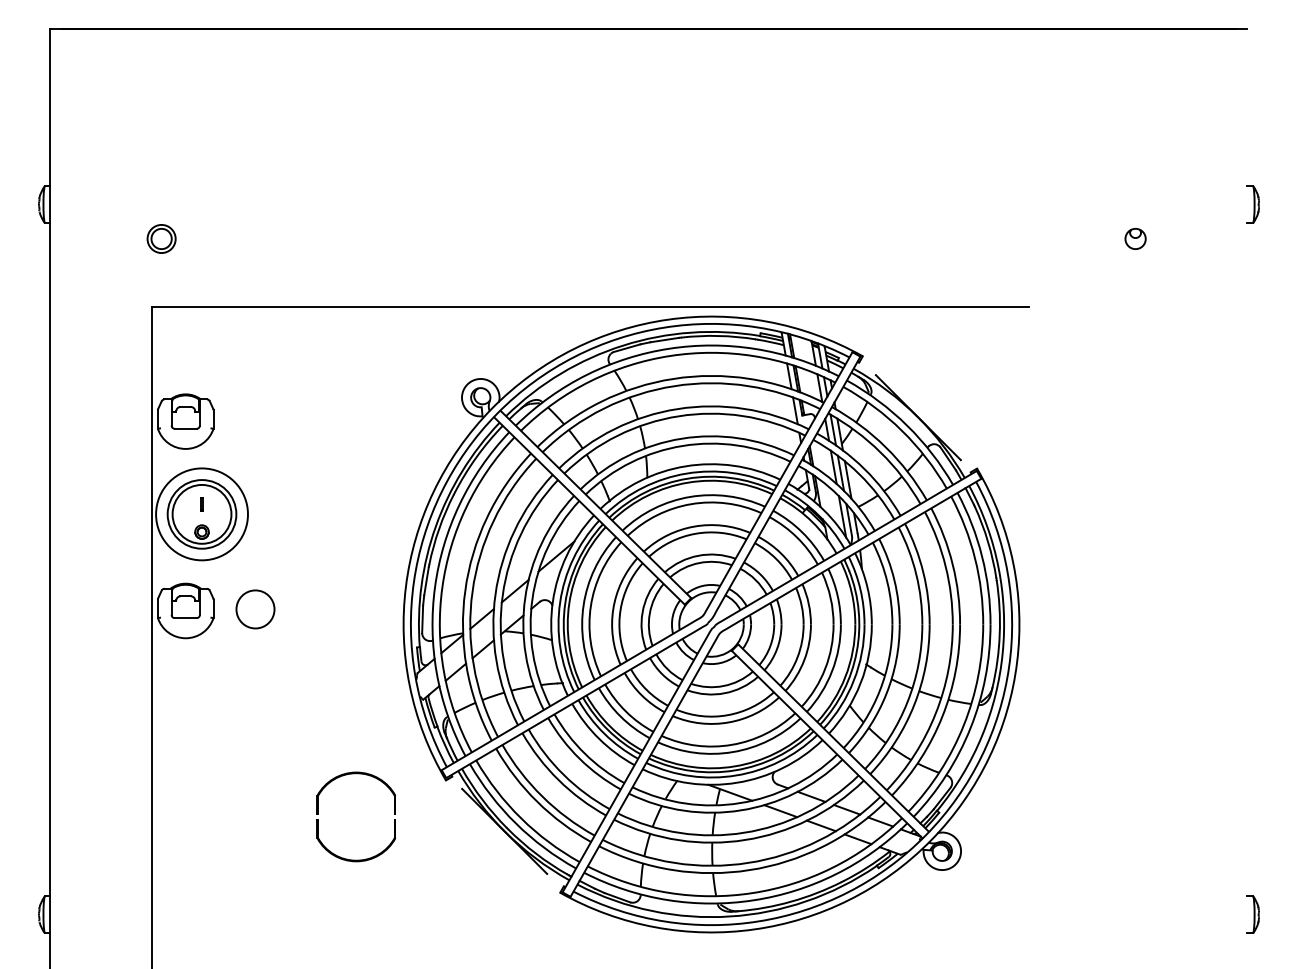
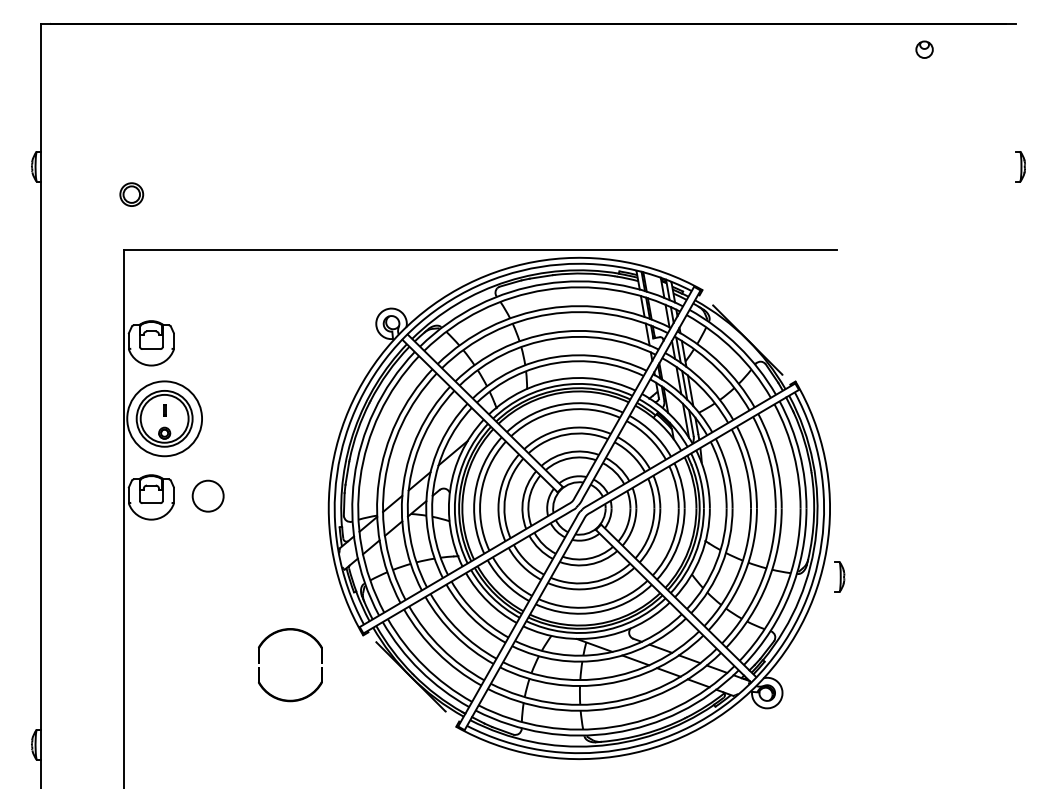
part: (1135, 238) -> (924, 49), moved
part: (1252, 914) -> (839, 576), moved

